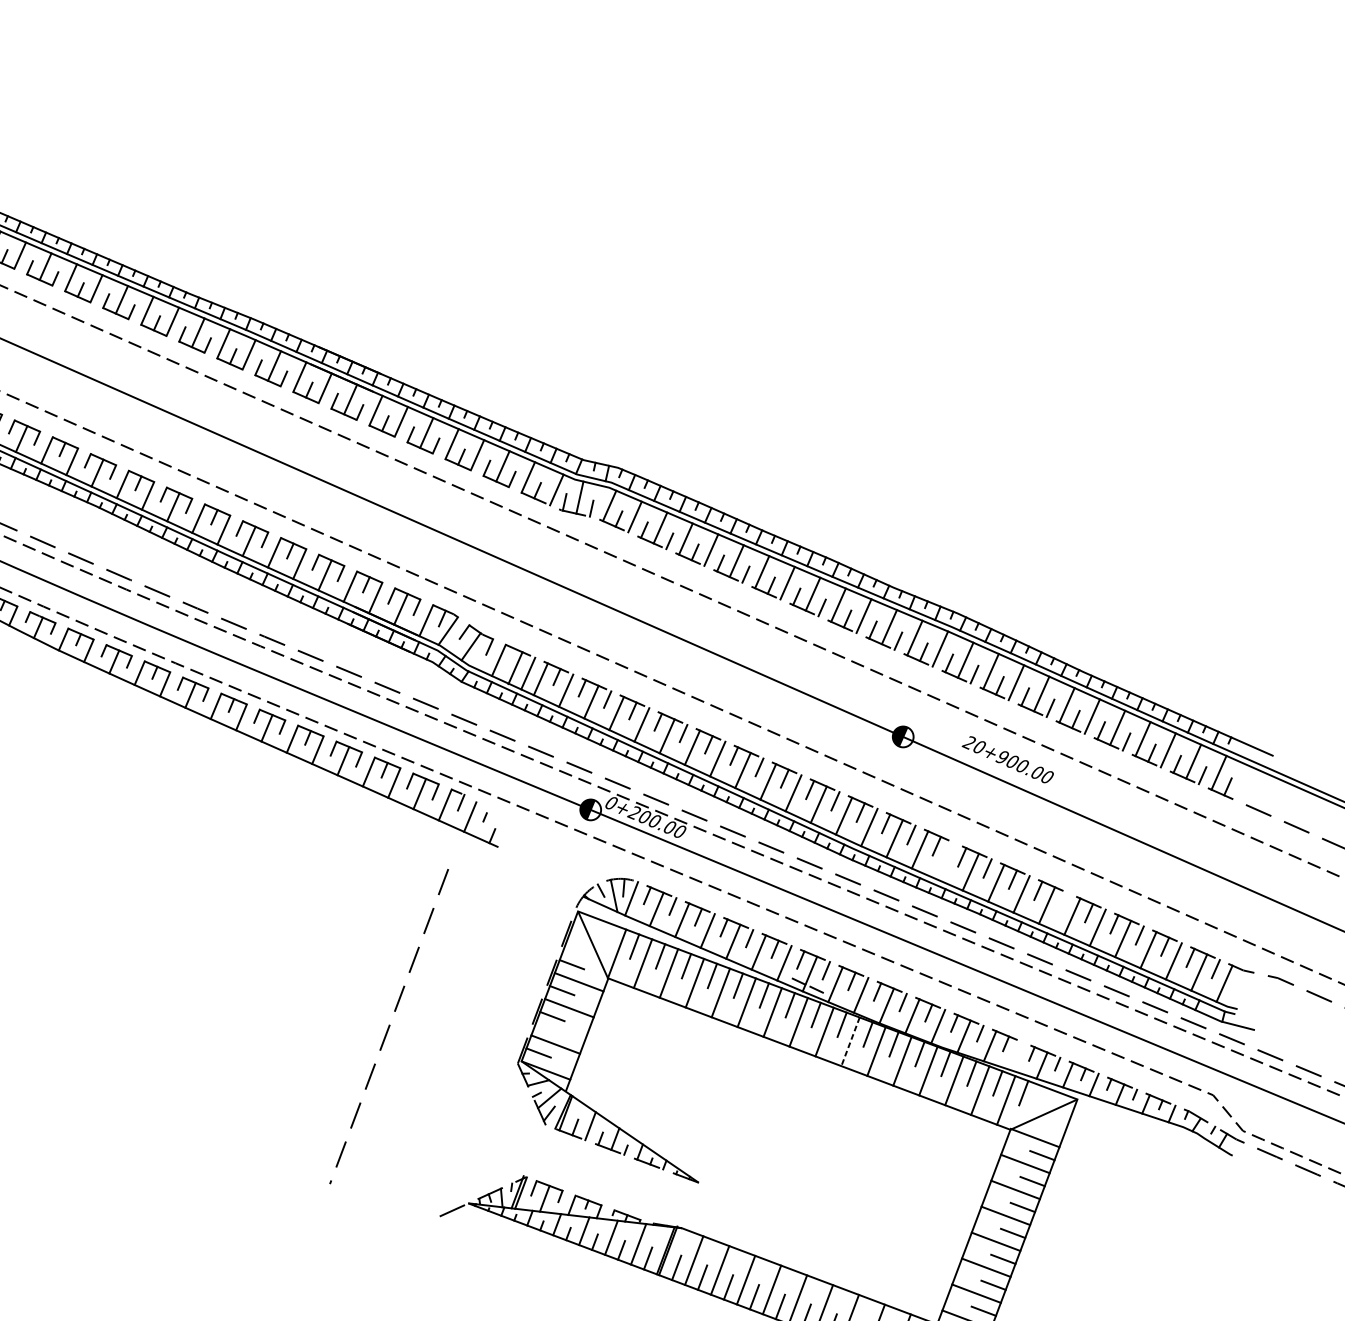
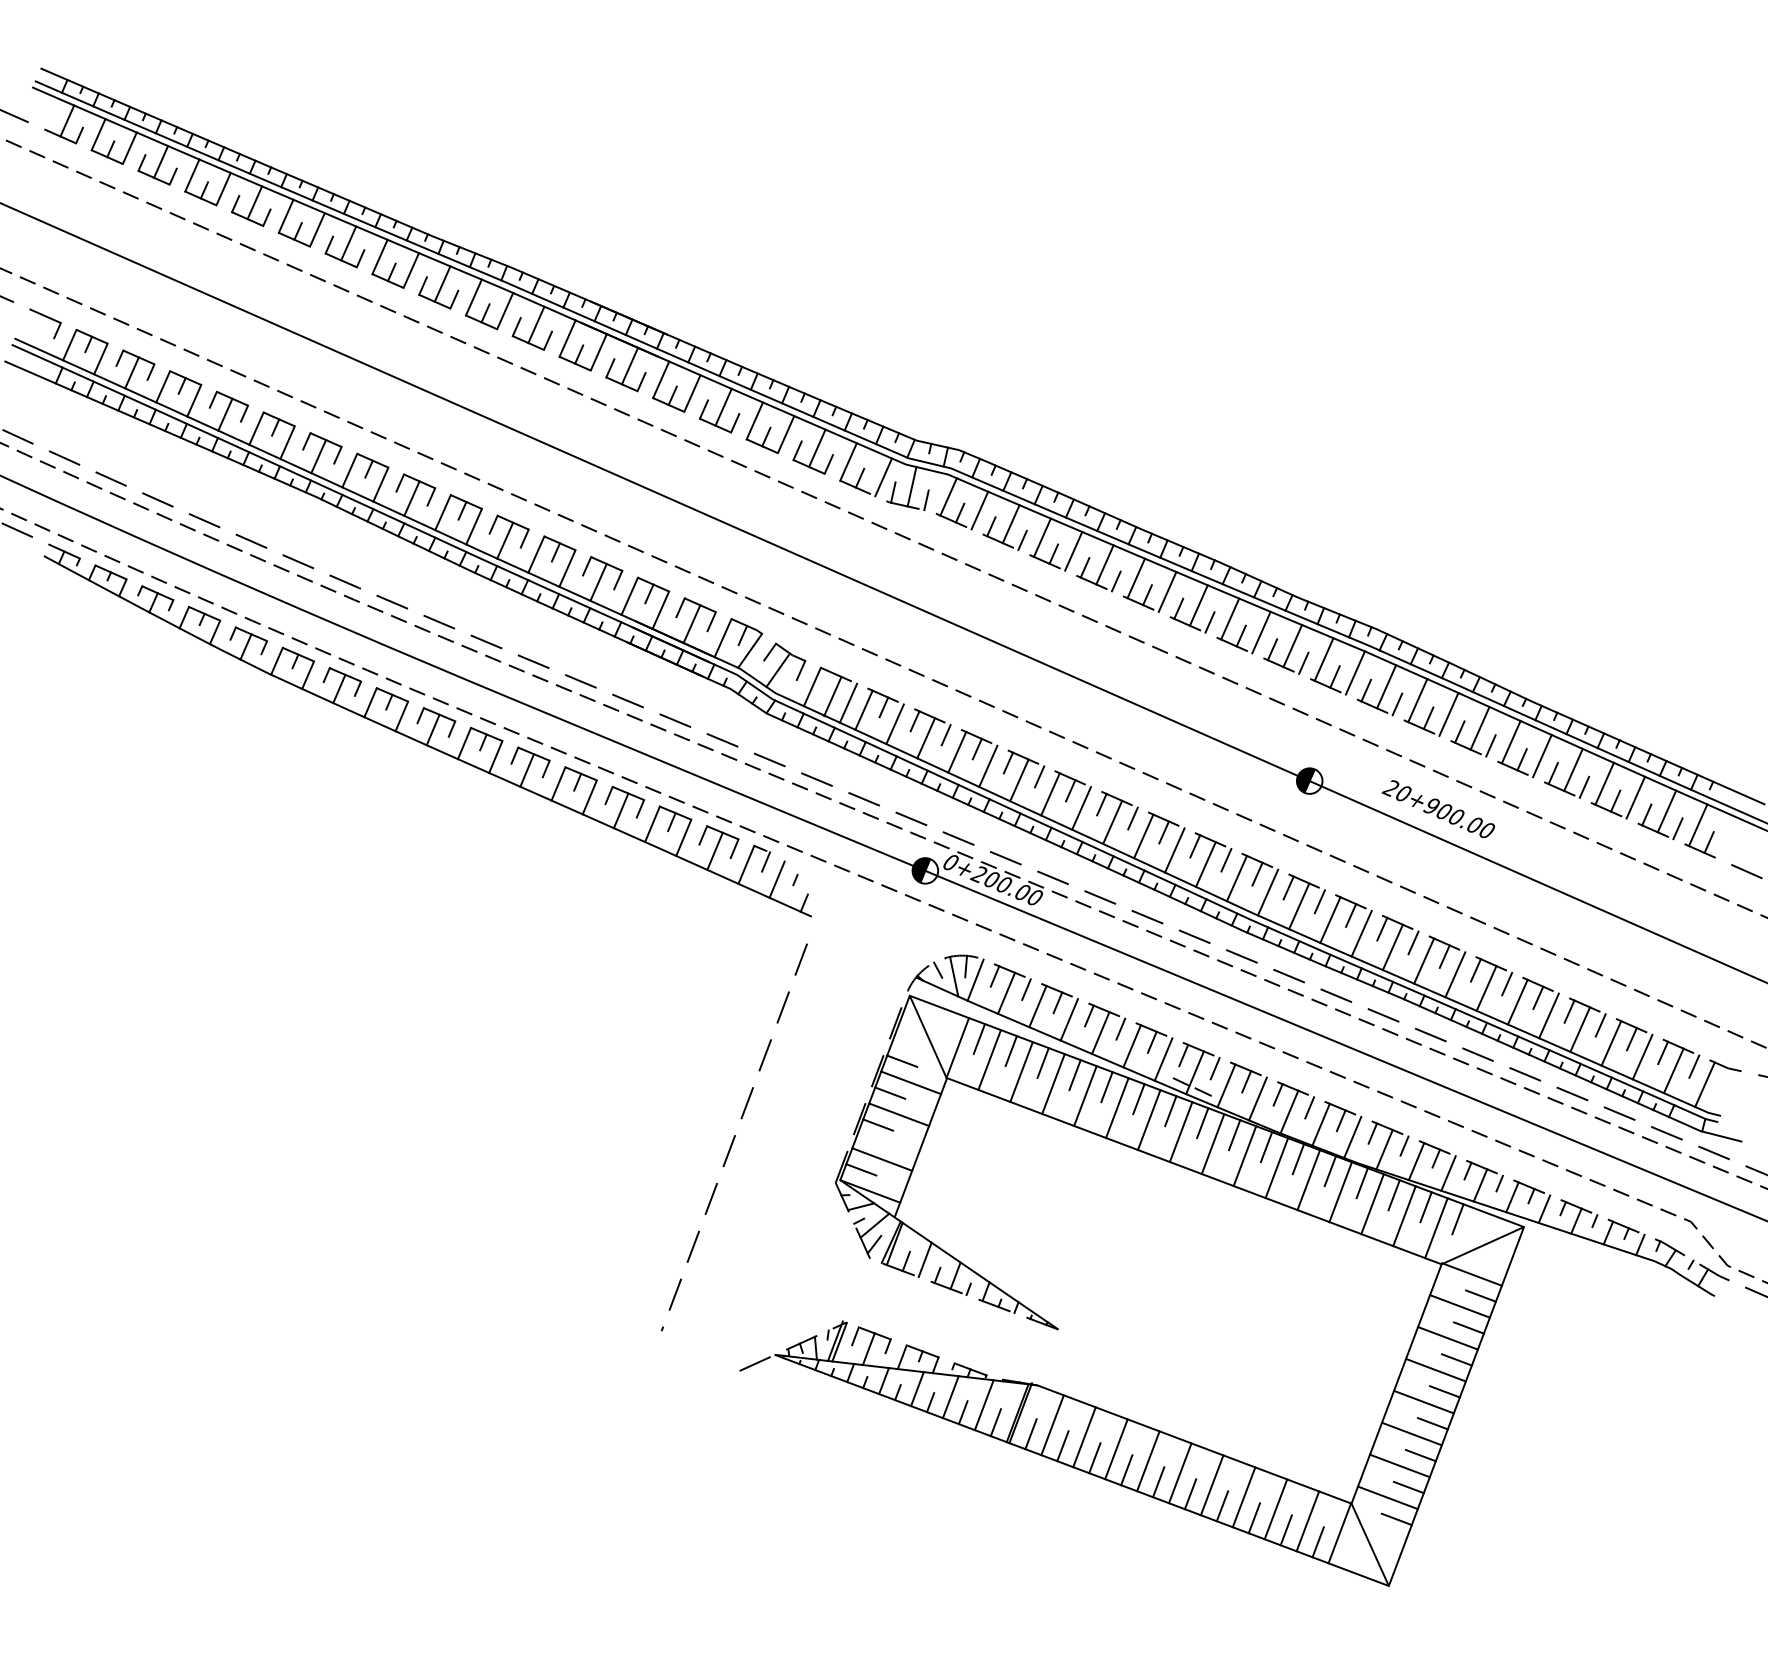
line: (945, 860) -> (1361, 933), added
line: (1064, 901) -> (1507, 983), added
line: (389, 1026) -> (734, 1137), moved
line: (850, 1042) -> (1244, 1156), dashed -> solid
line: (1016, 1055) -> (1448, 1173), added

